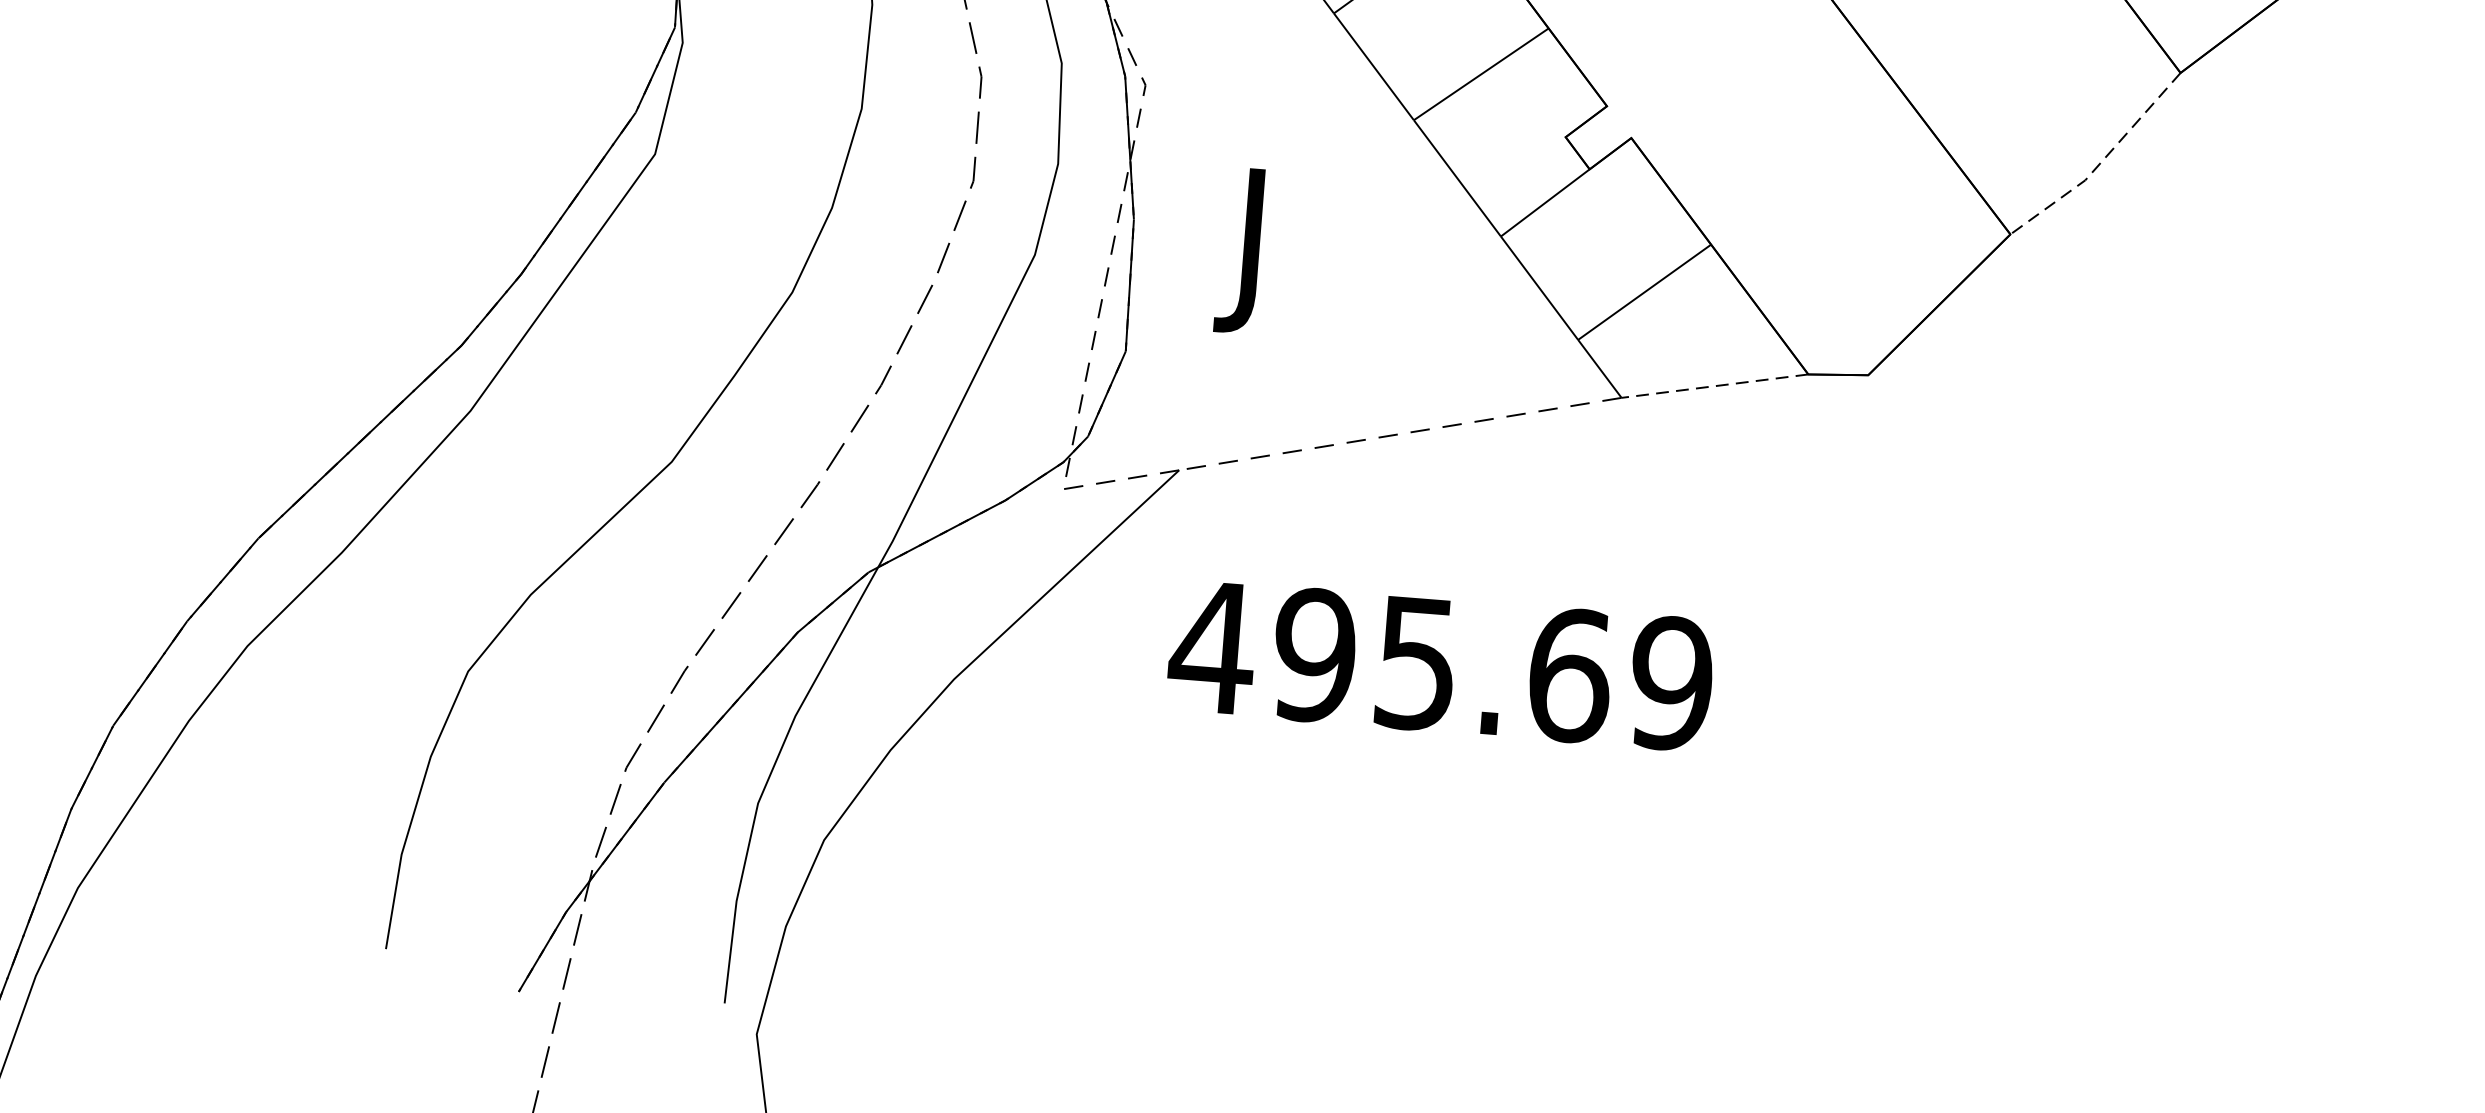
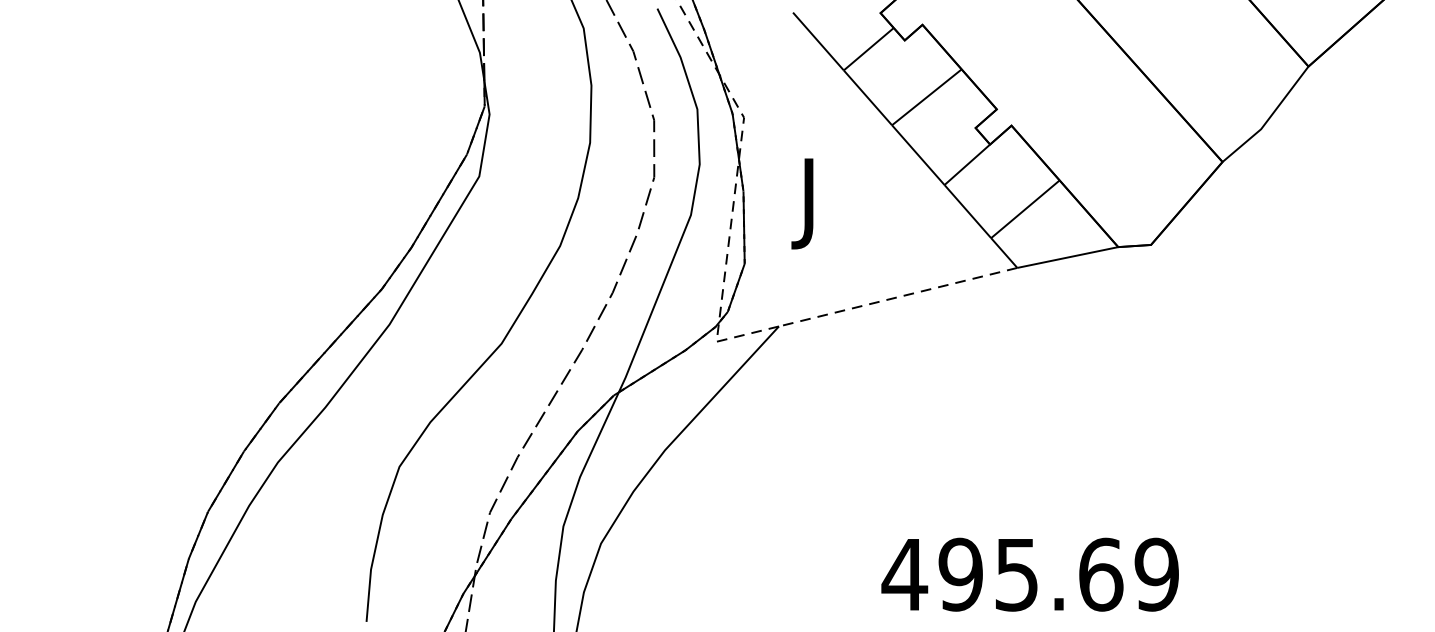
line: (2100, 161) -> (1268, 118), dashed -> solid
line: (1714, 386) -> (1067, 257), dashed -> solid
text: (1439, 664) -> (1029, 574), moved

